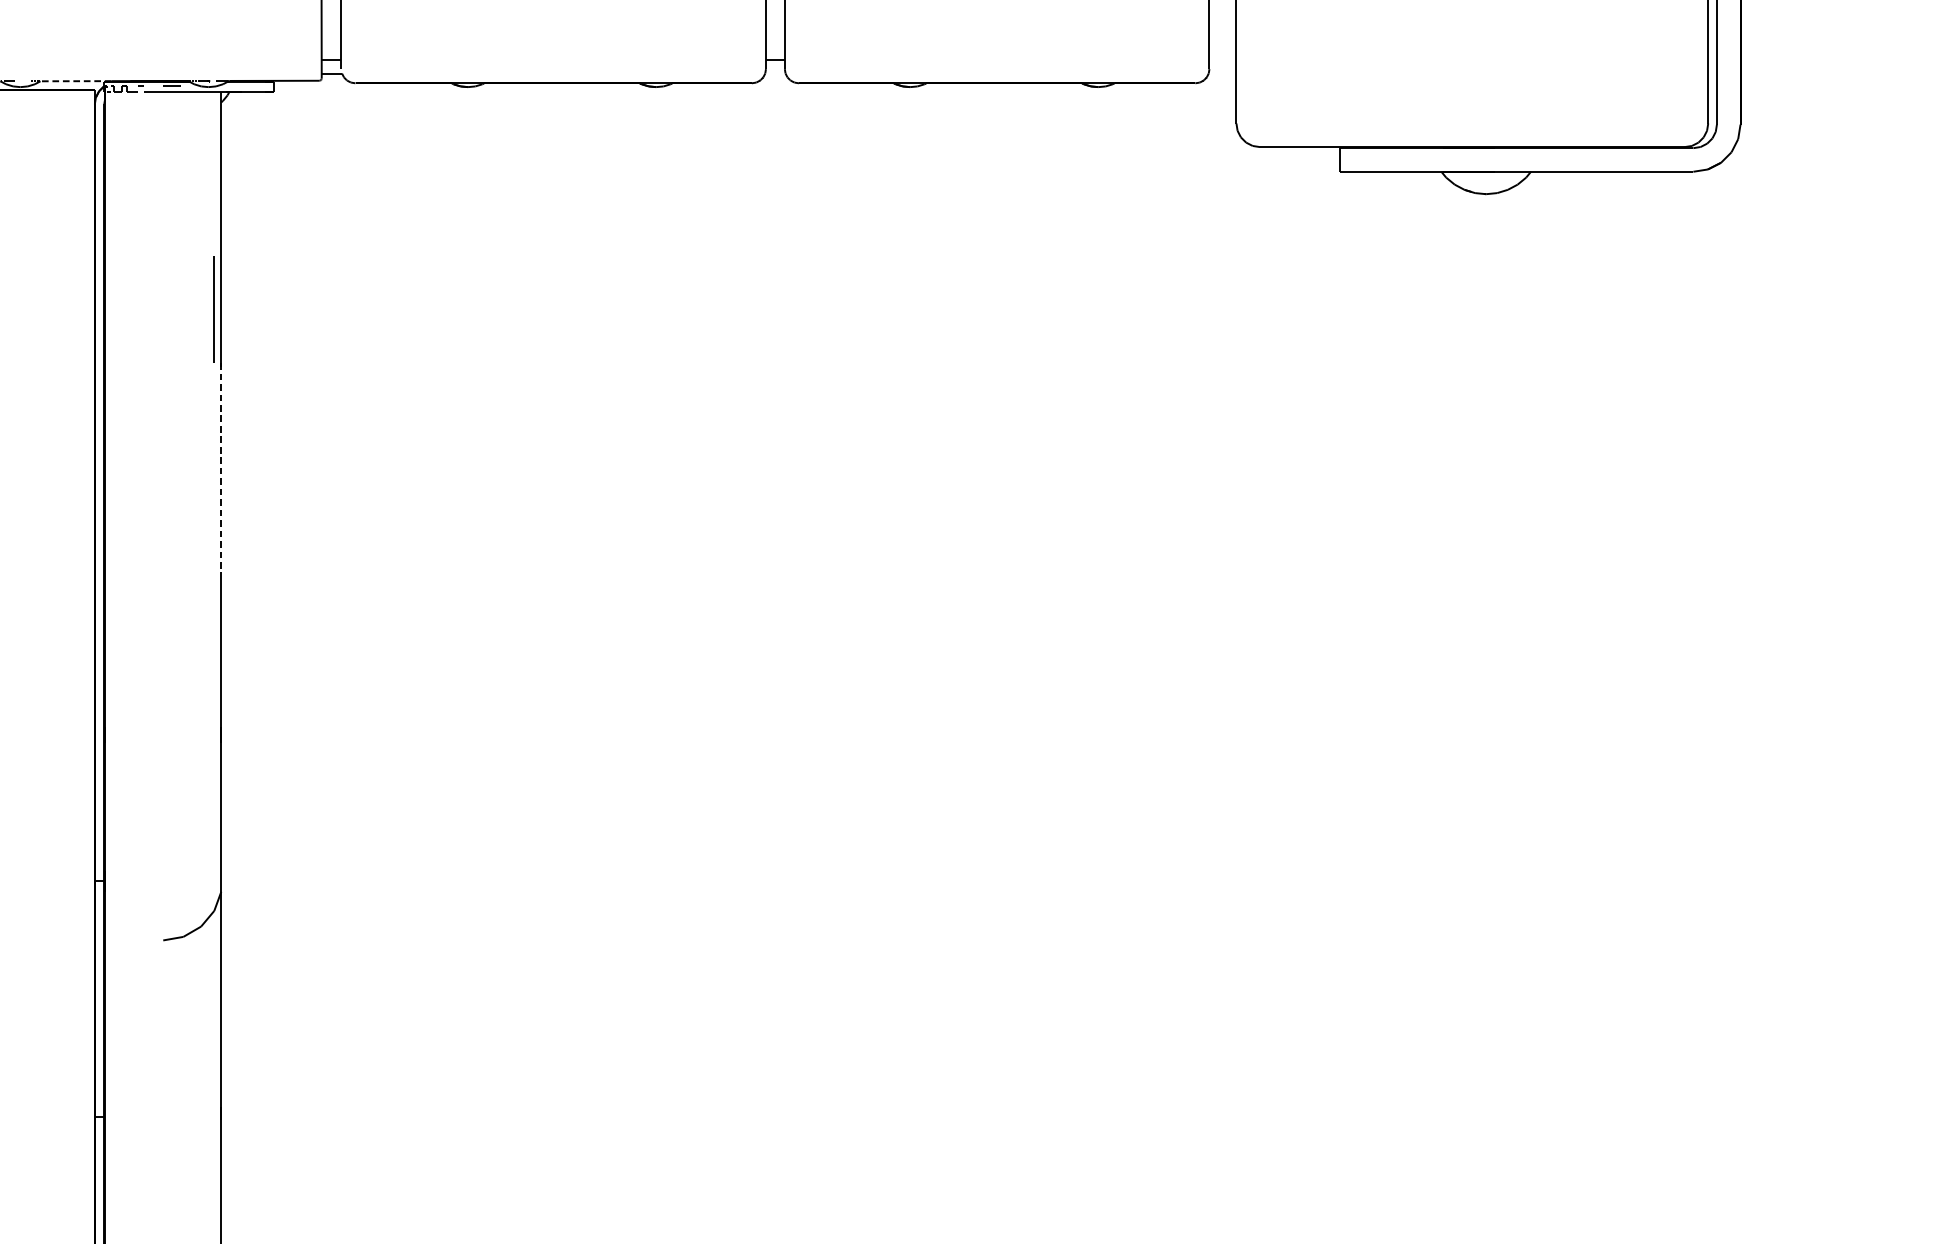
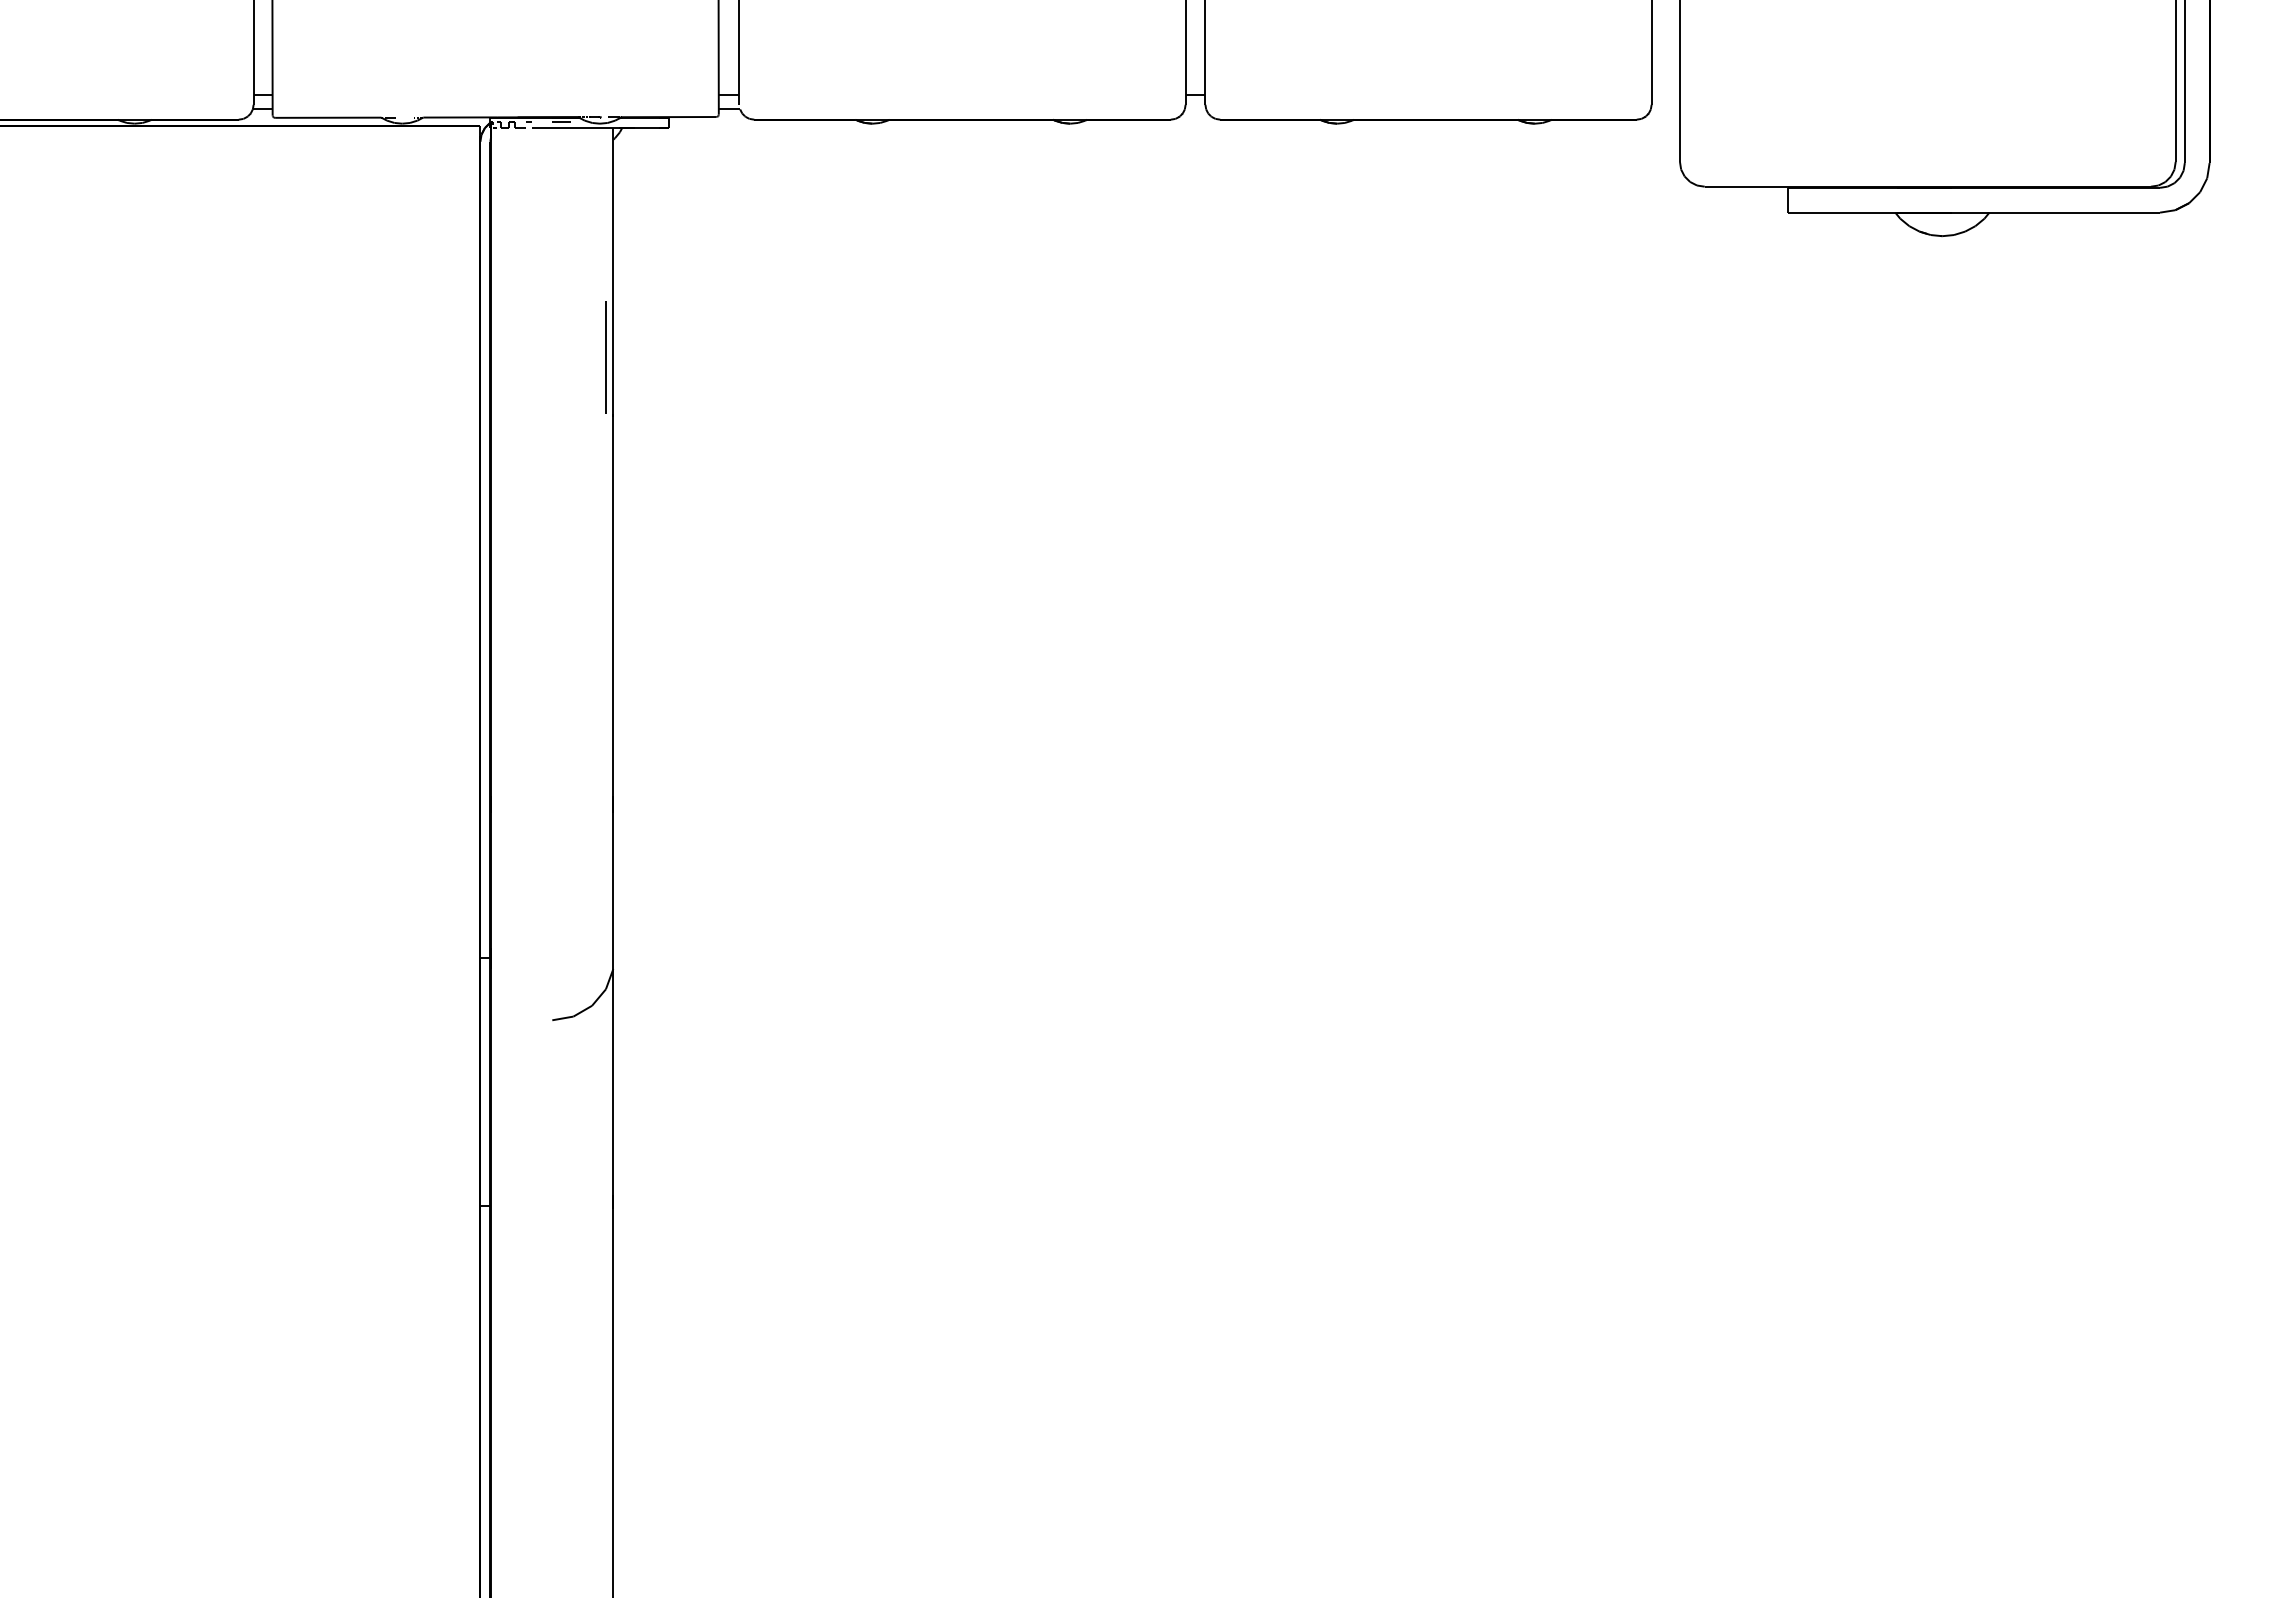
line: (75, 81) -> (460, 117), dashed -> solid
line: (221, 468) -> (613, 524), dashed -> solid

